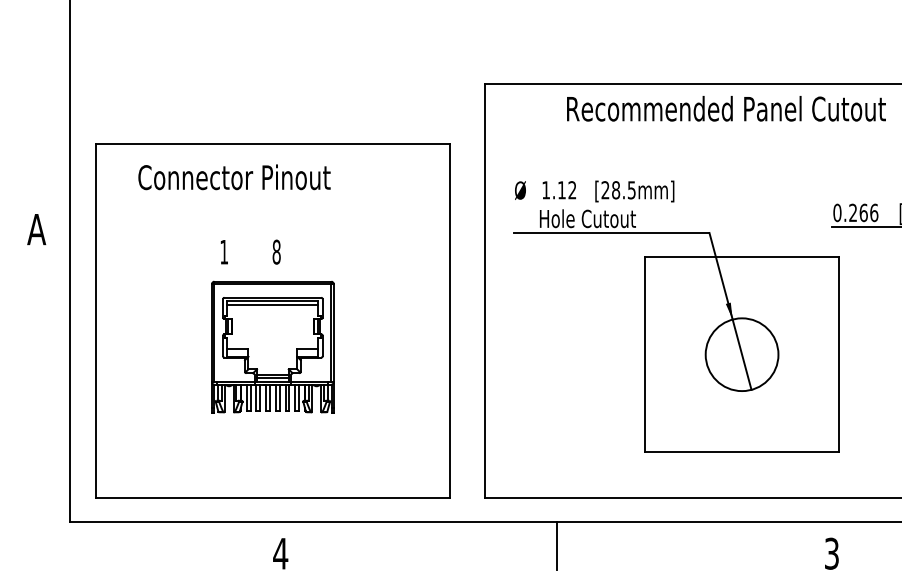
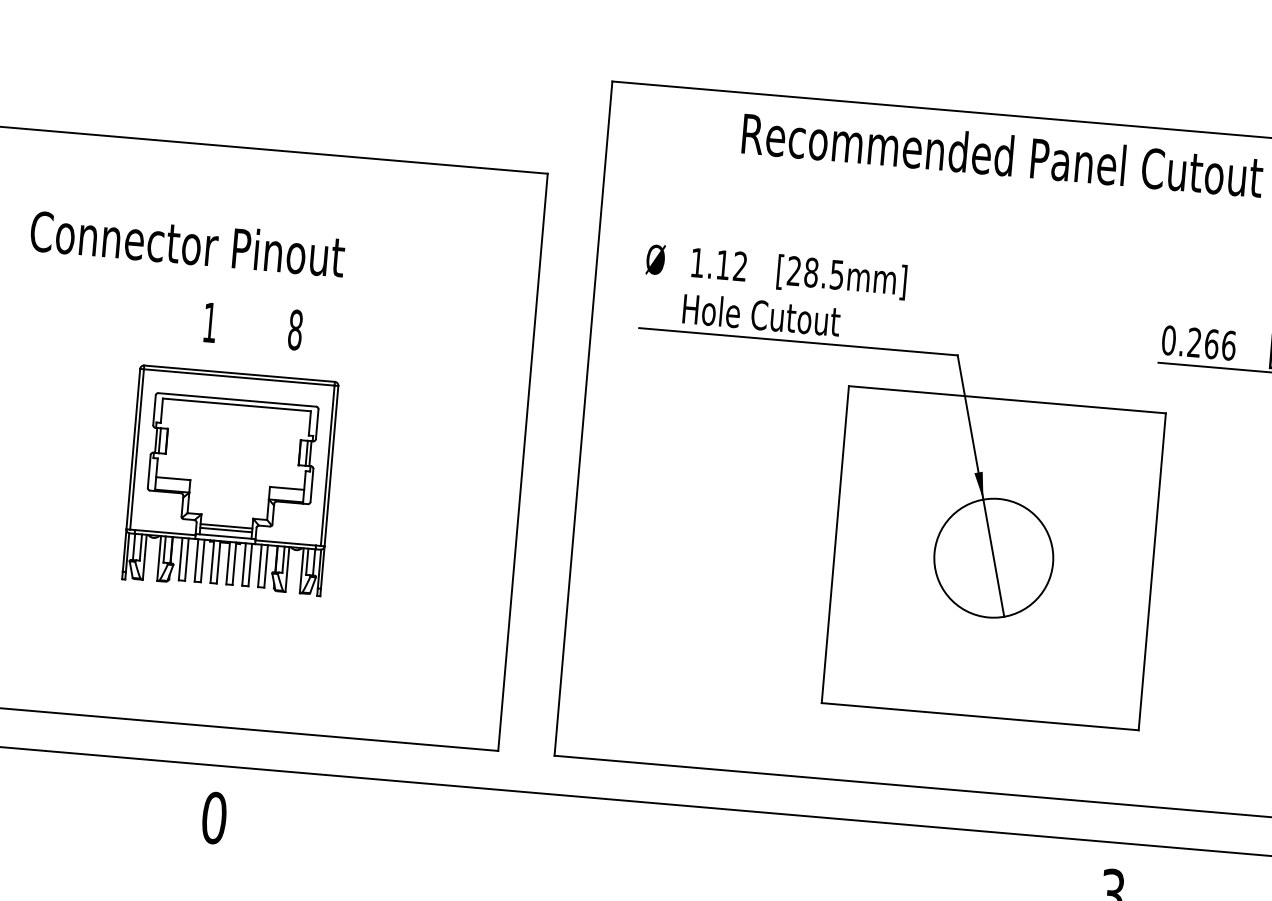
text: (234, 177) -> (187, 244), moved
text: (250, 251) -> (252, 325), moved
line: (272, 304) -> (235, 410), removed
line: (556, 545) -> (664, 843), removed
text: (280, 553) -> (214, 817), 4 -> 0

